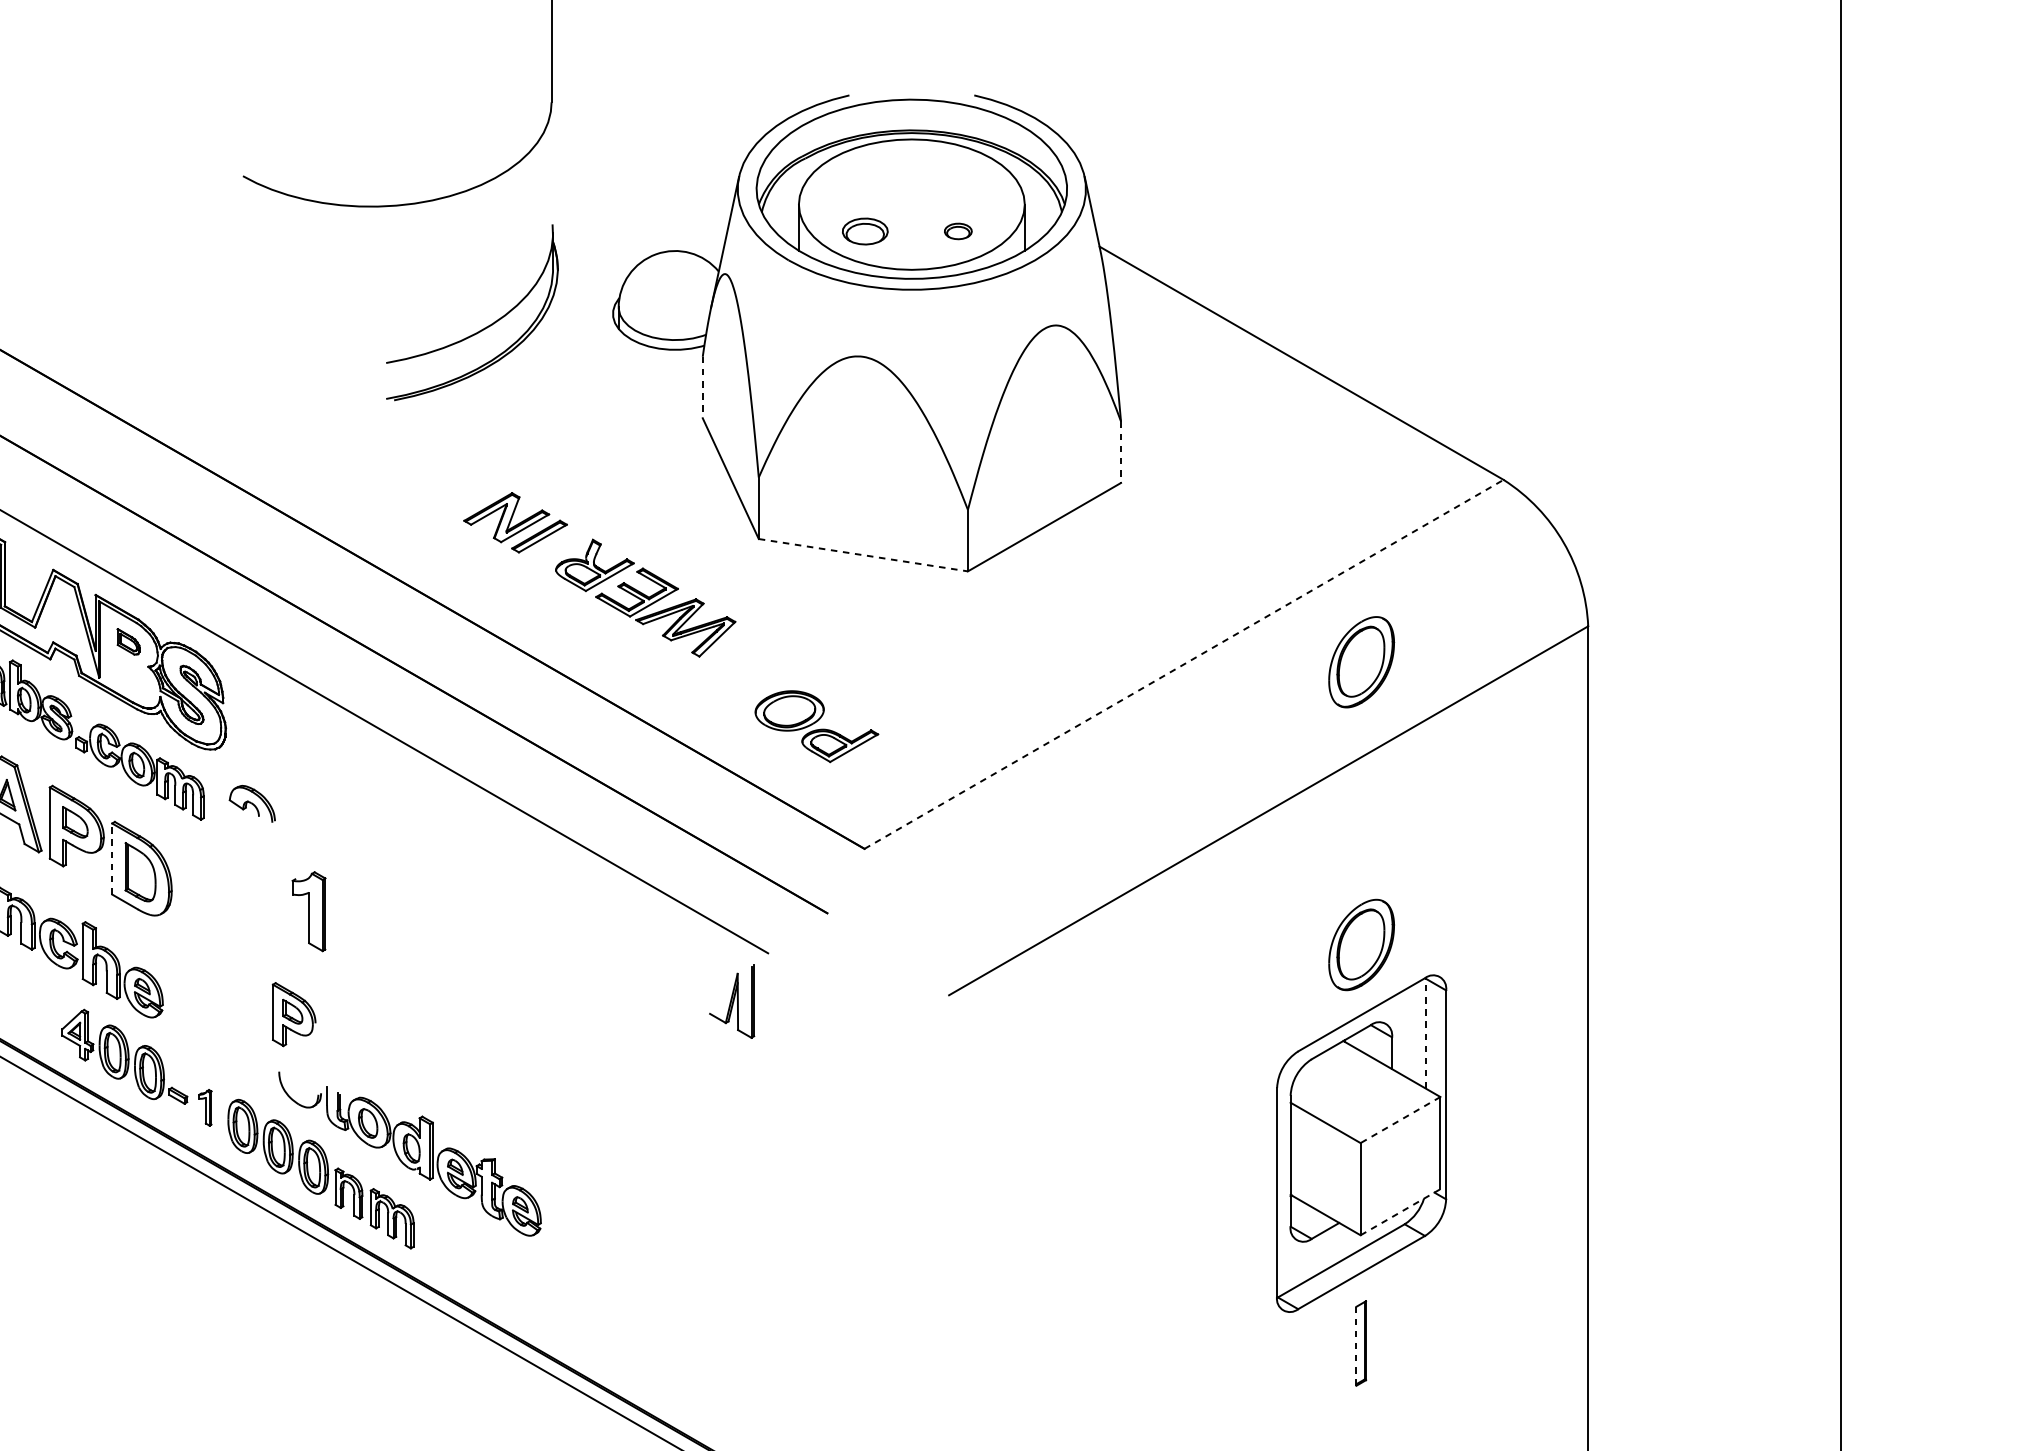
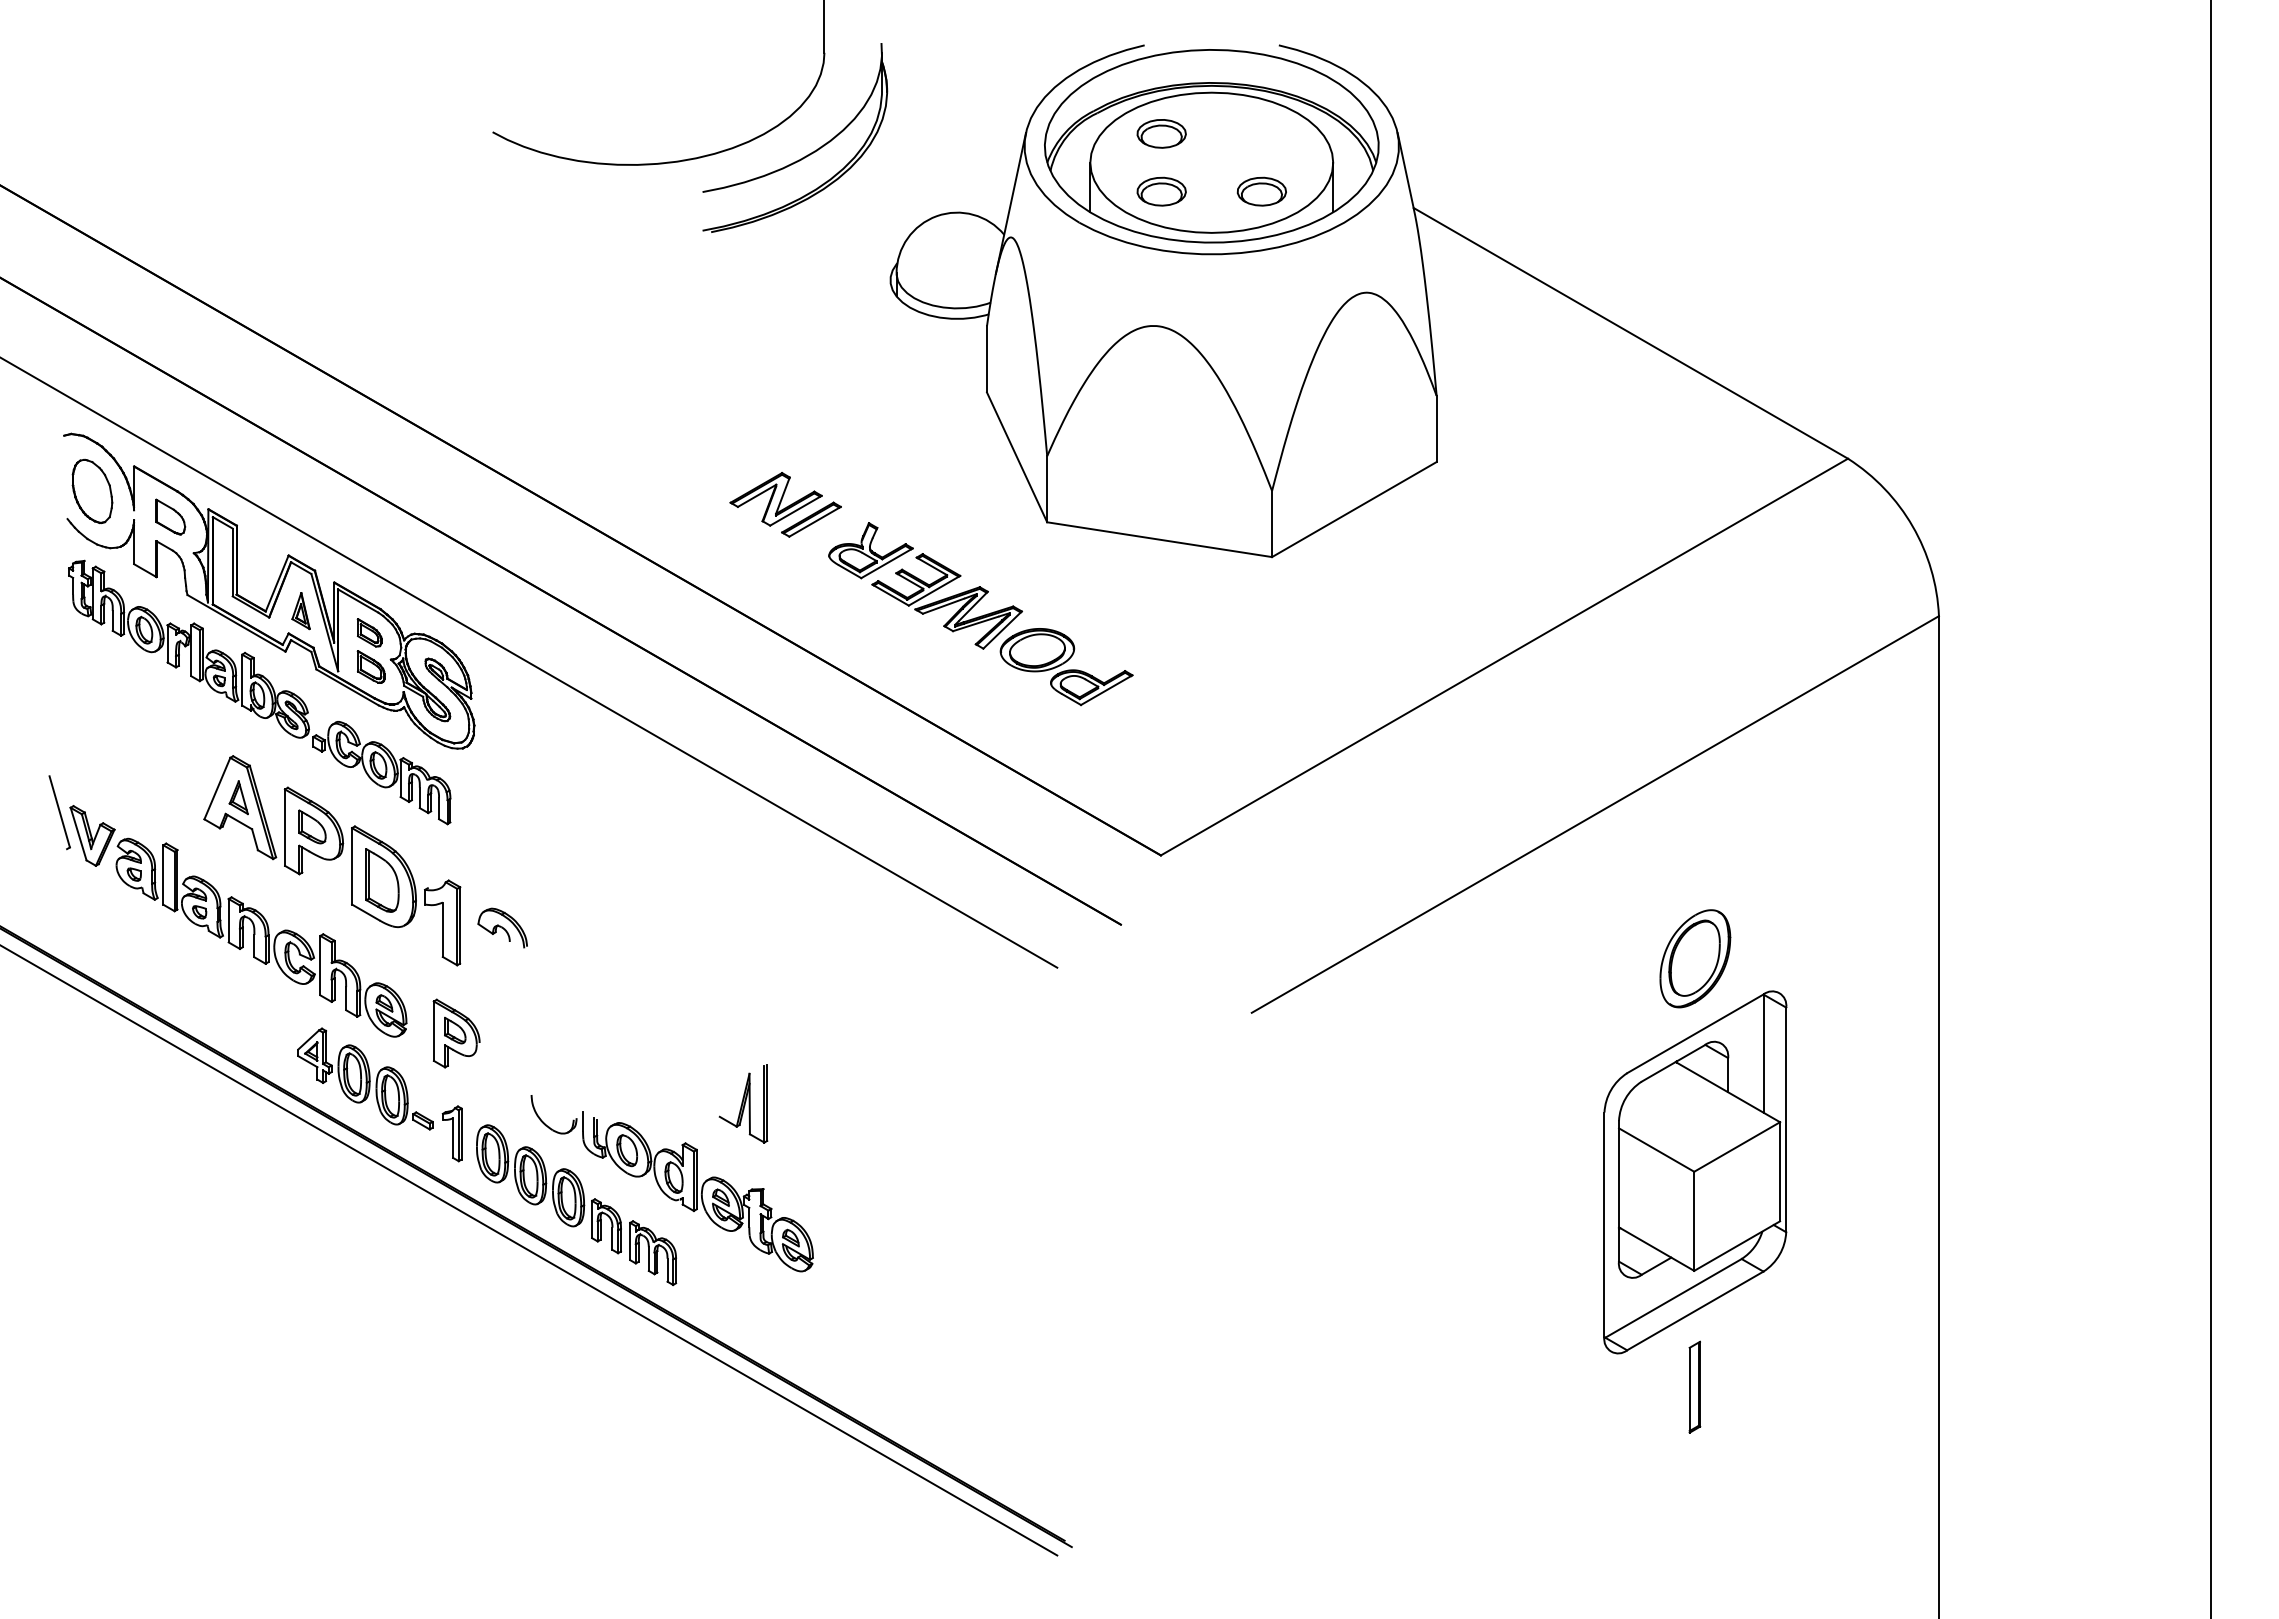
part: (865, 177) -> (1161, 133), added
part: (958, 231) -> (1261, 191), size x1.67
part: (483, 328) -> (807, 154), moved
line: (702, 387) -> (986, 359), dashed -> solid
line: (1120, 452) -> (1436, 429), dashed -> solid
line: (863, 555) -> (1159, 539), dashed -> solid
part: (64, 621) -> (300, 611), added
part: (1361, 661) -> (1695, 654), removed
line: (1184, 664) -> (1504, 657), dashed -> solid
part: (129, 673) -> (370, 666), added
part: (816, 727) -> (1066, 667), moved
part: (252, 803) -> (502, 927), moved
line: (112, 858) -> (352, 865), dashed -> solid
part: (308, 911) -> (442, 922), moved
part: (732, 1001) -> (743, 1103), moved
part: (294, 1014) -> (456, 1033), moved
line: (1425, 1033) -> (1764, 1053), dashed -> solid
part: (204, 1107) -> (451, 1133), size x1.43
line: (1400, 1120) -> (1737, 1147), dashed -> solid
line: (1400, 1212) -> (1737, 1246), dashed -> solid
line: (1356, 1345) -> (1689, 1389), dashed -> solid

